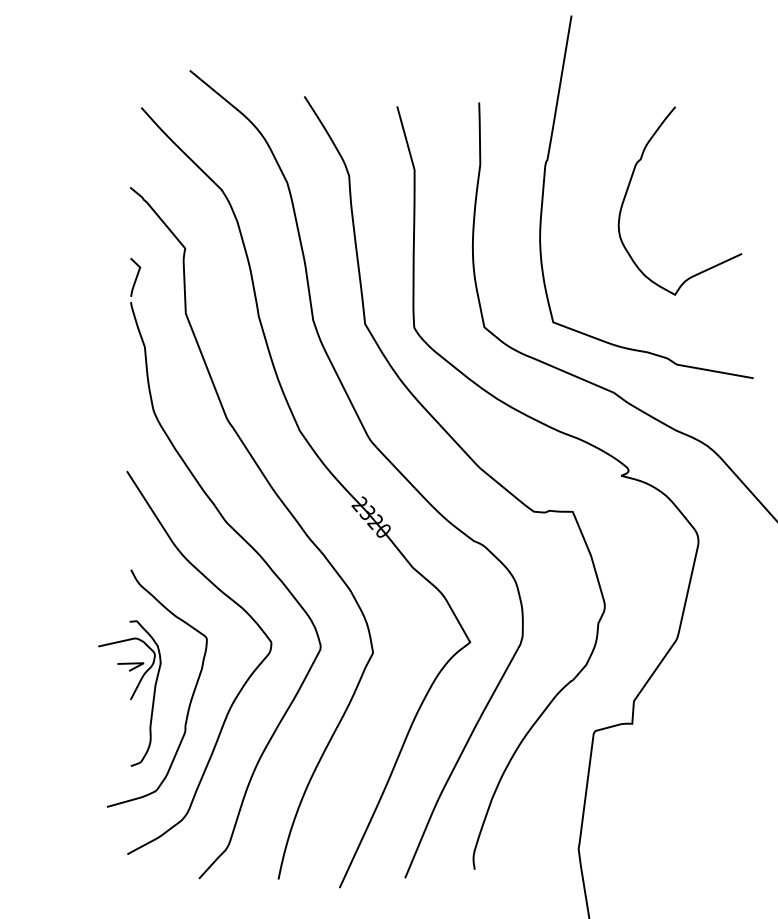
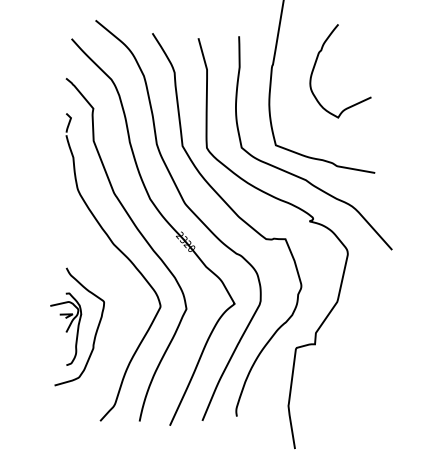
curve: (631, 185) -> (316, 63), moved
curve: (239, 687) -> (120, 326), removed

